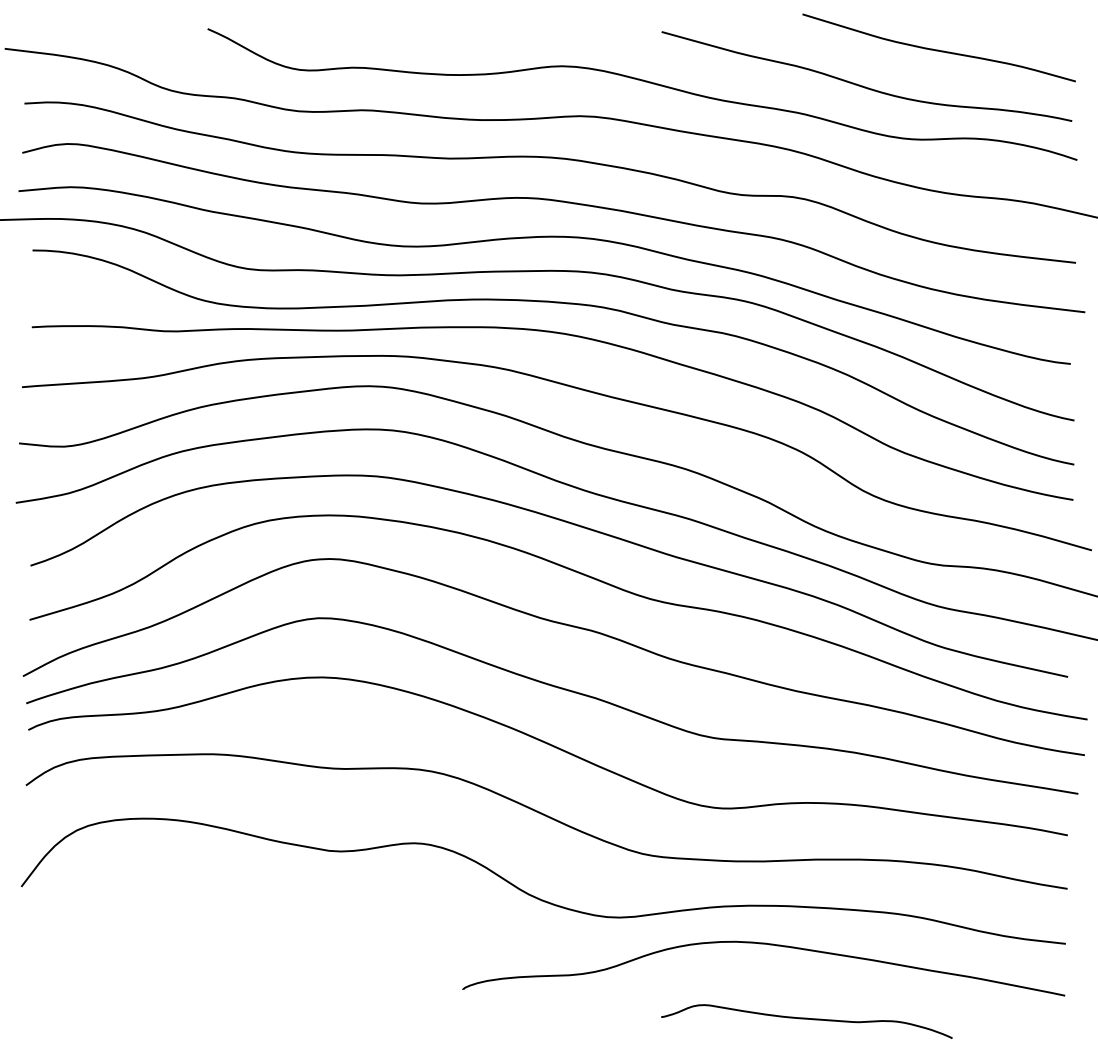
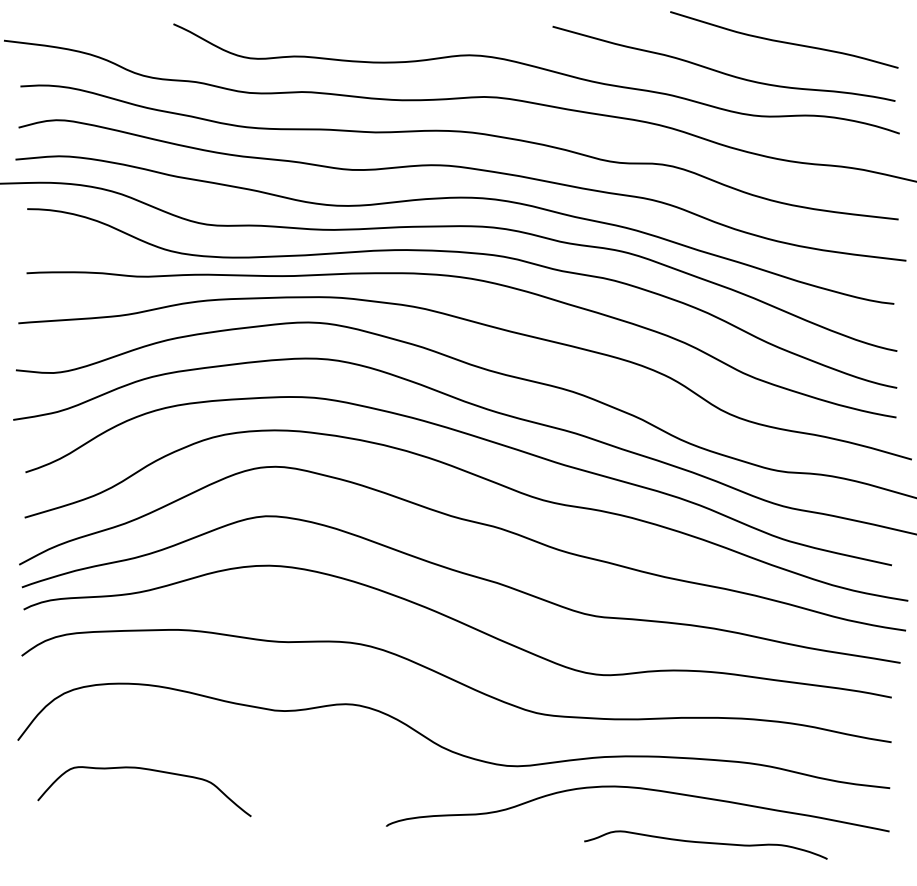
curve: (176, 922) -> (147, 770), added
curve: (806, 1019) -> (705, 843), moved

